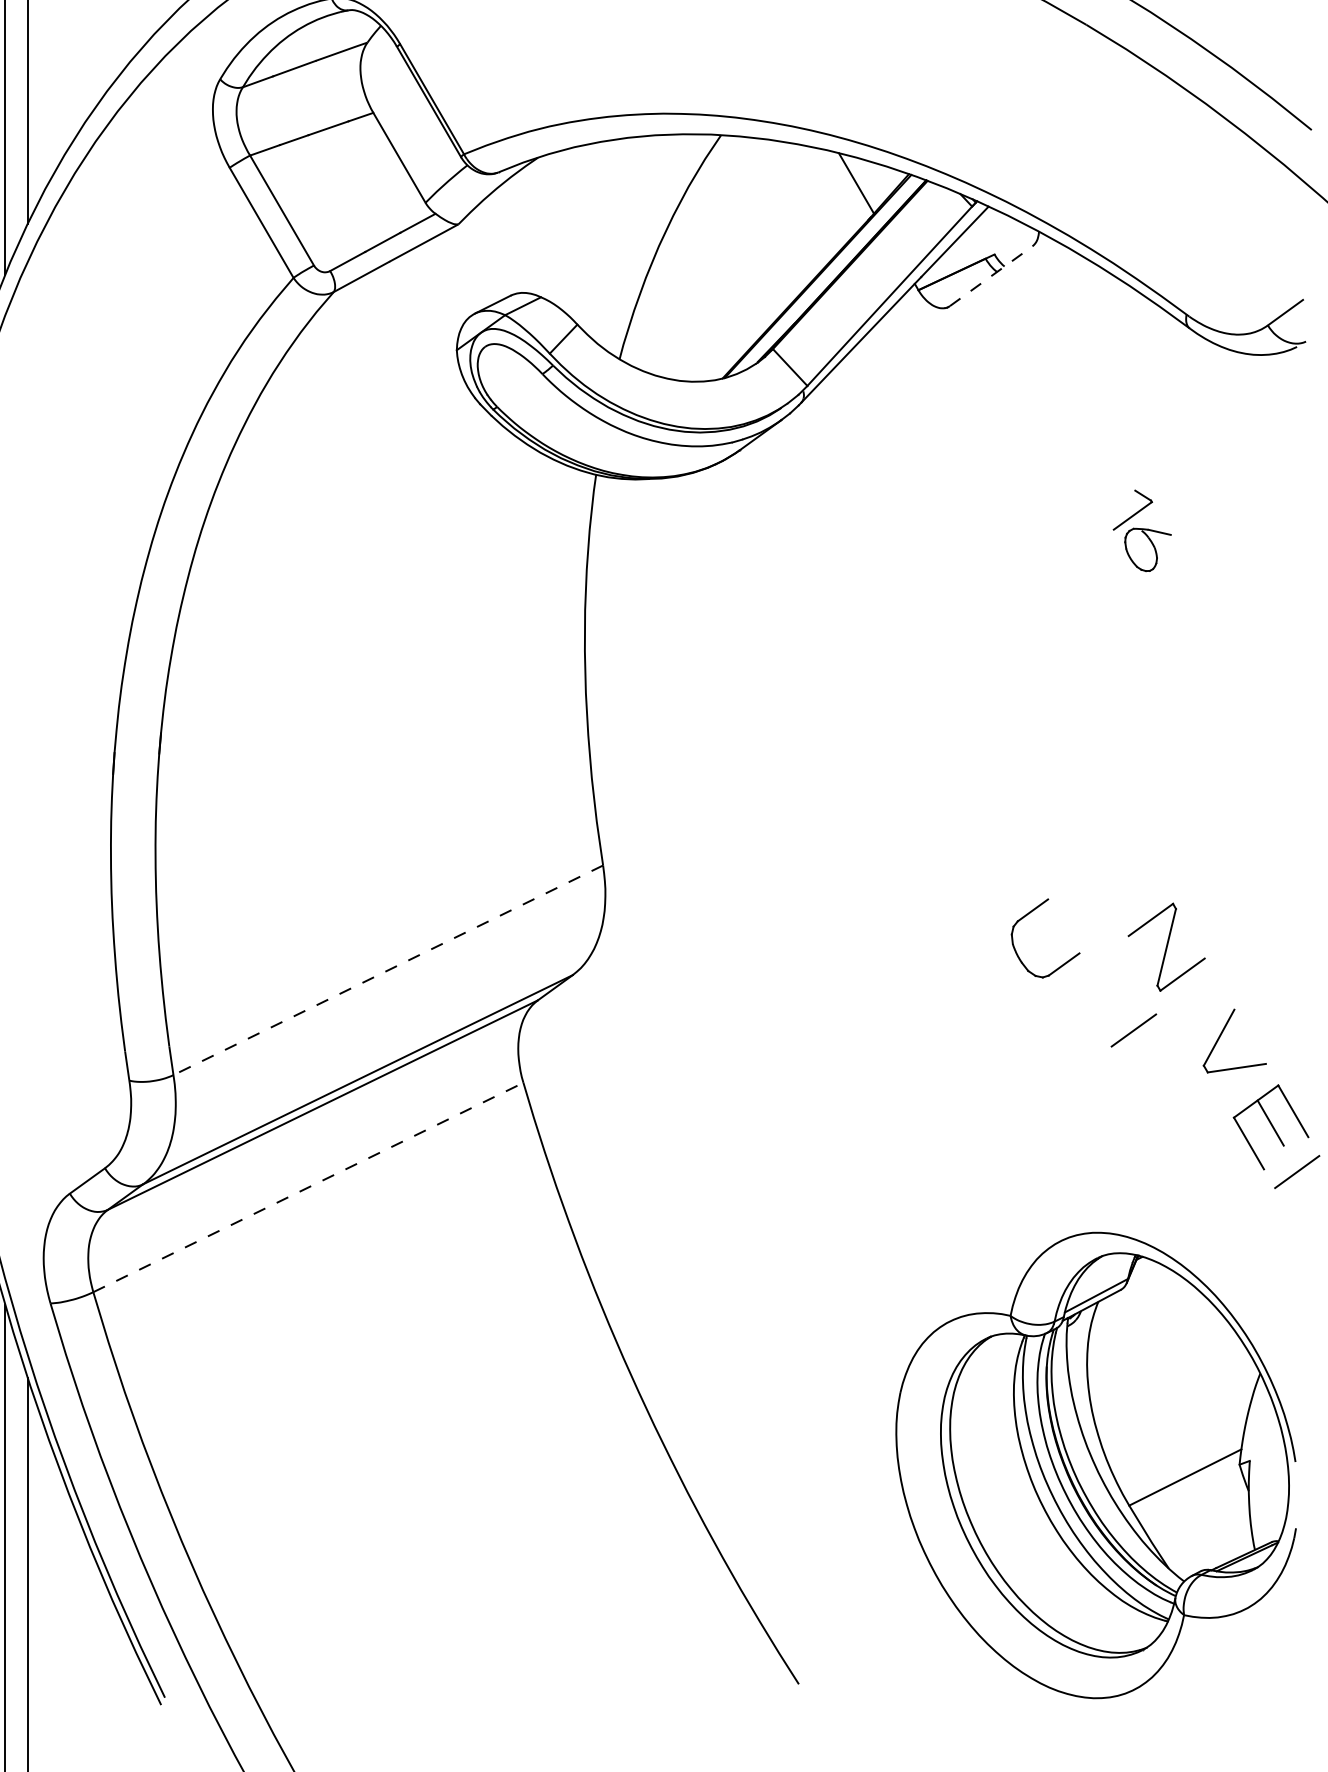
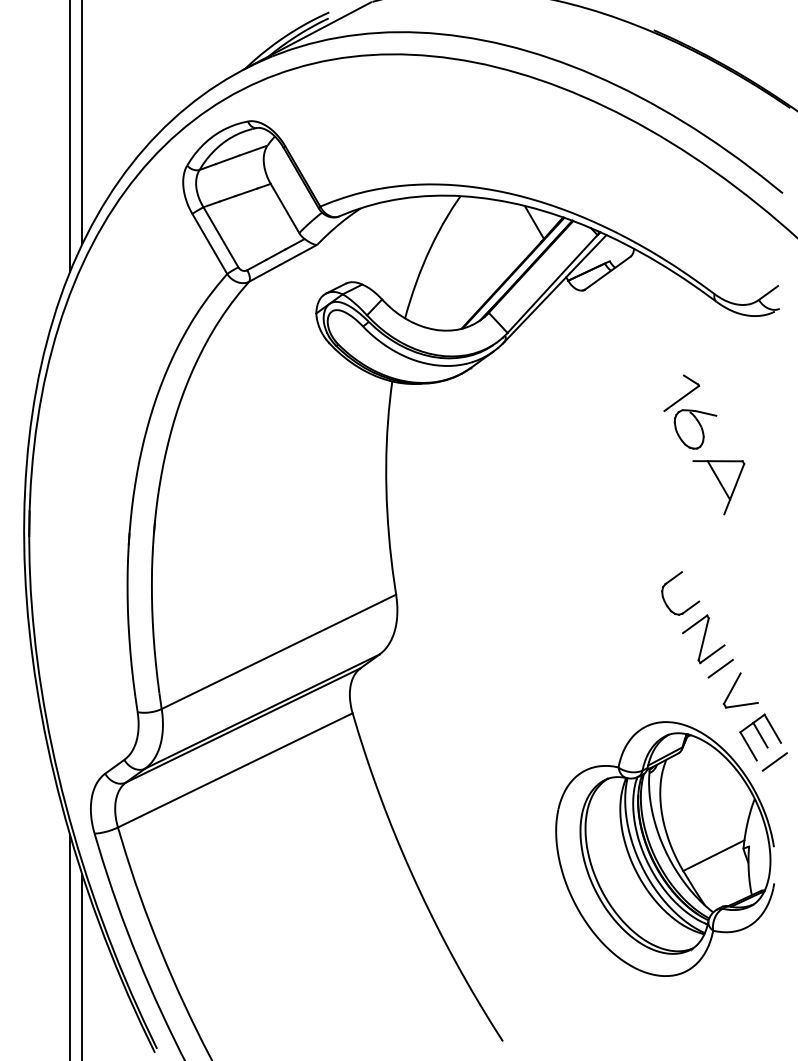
line: (990, 276) -> (607, 273), dashed -> solid
part: (1142, 529) -> (690, 411), size x1.67
part: (1193, 669) -> (718, 487), added
part: (1030, 914) -> (672, 580), moved
line: (387, 971) -> (278, 652), dashed -> solid
line: (1133, 1030) -> (720, 668), moved
line: (308, 1187) -> (235, 770), dashed -> solid
part: (1094, 1464) -> (664, 848), moved

